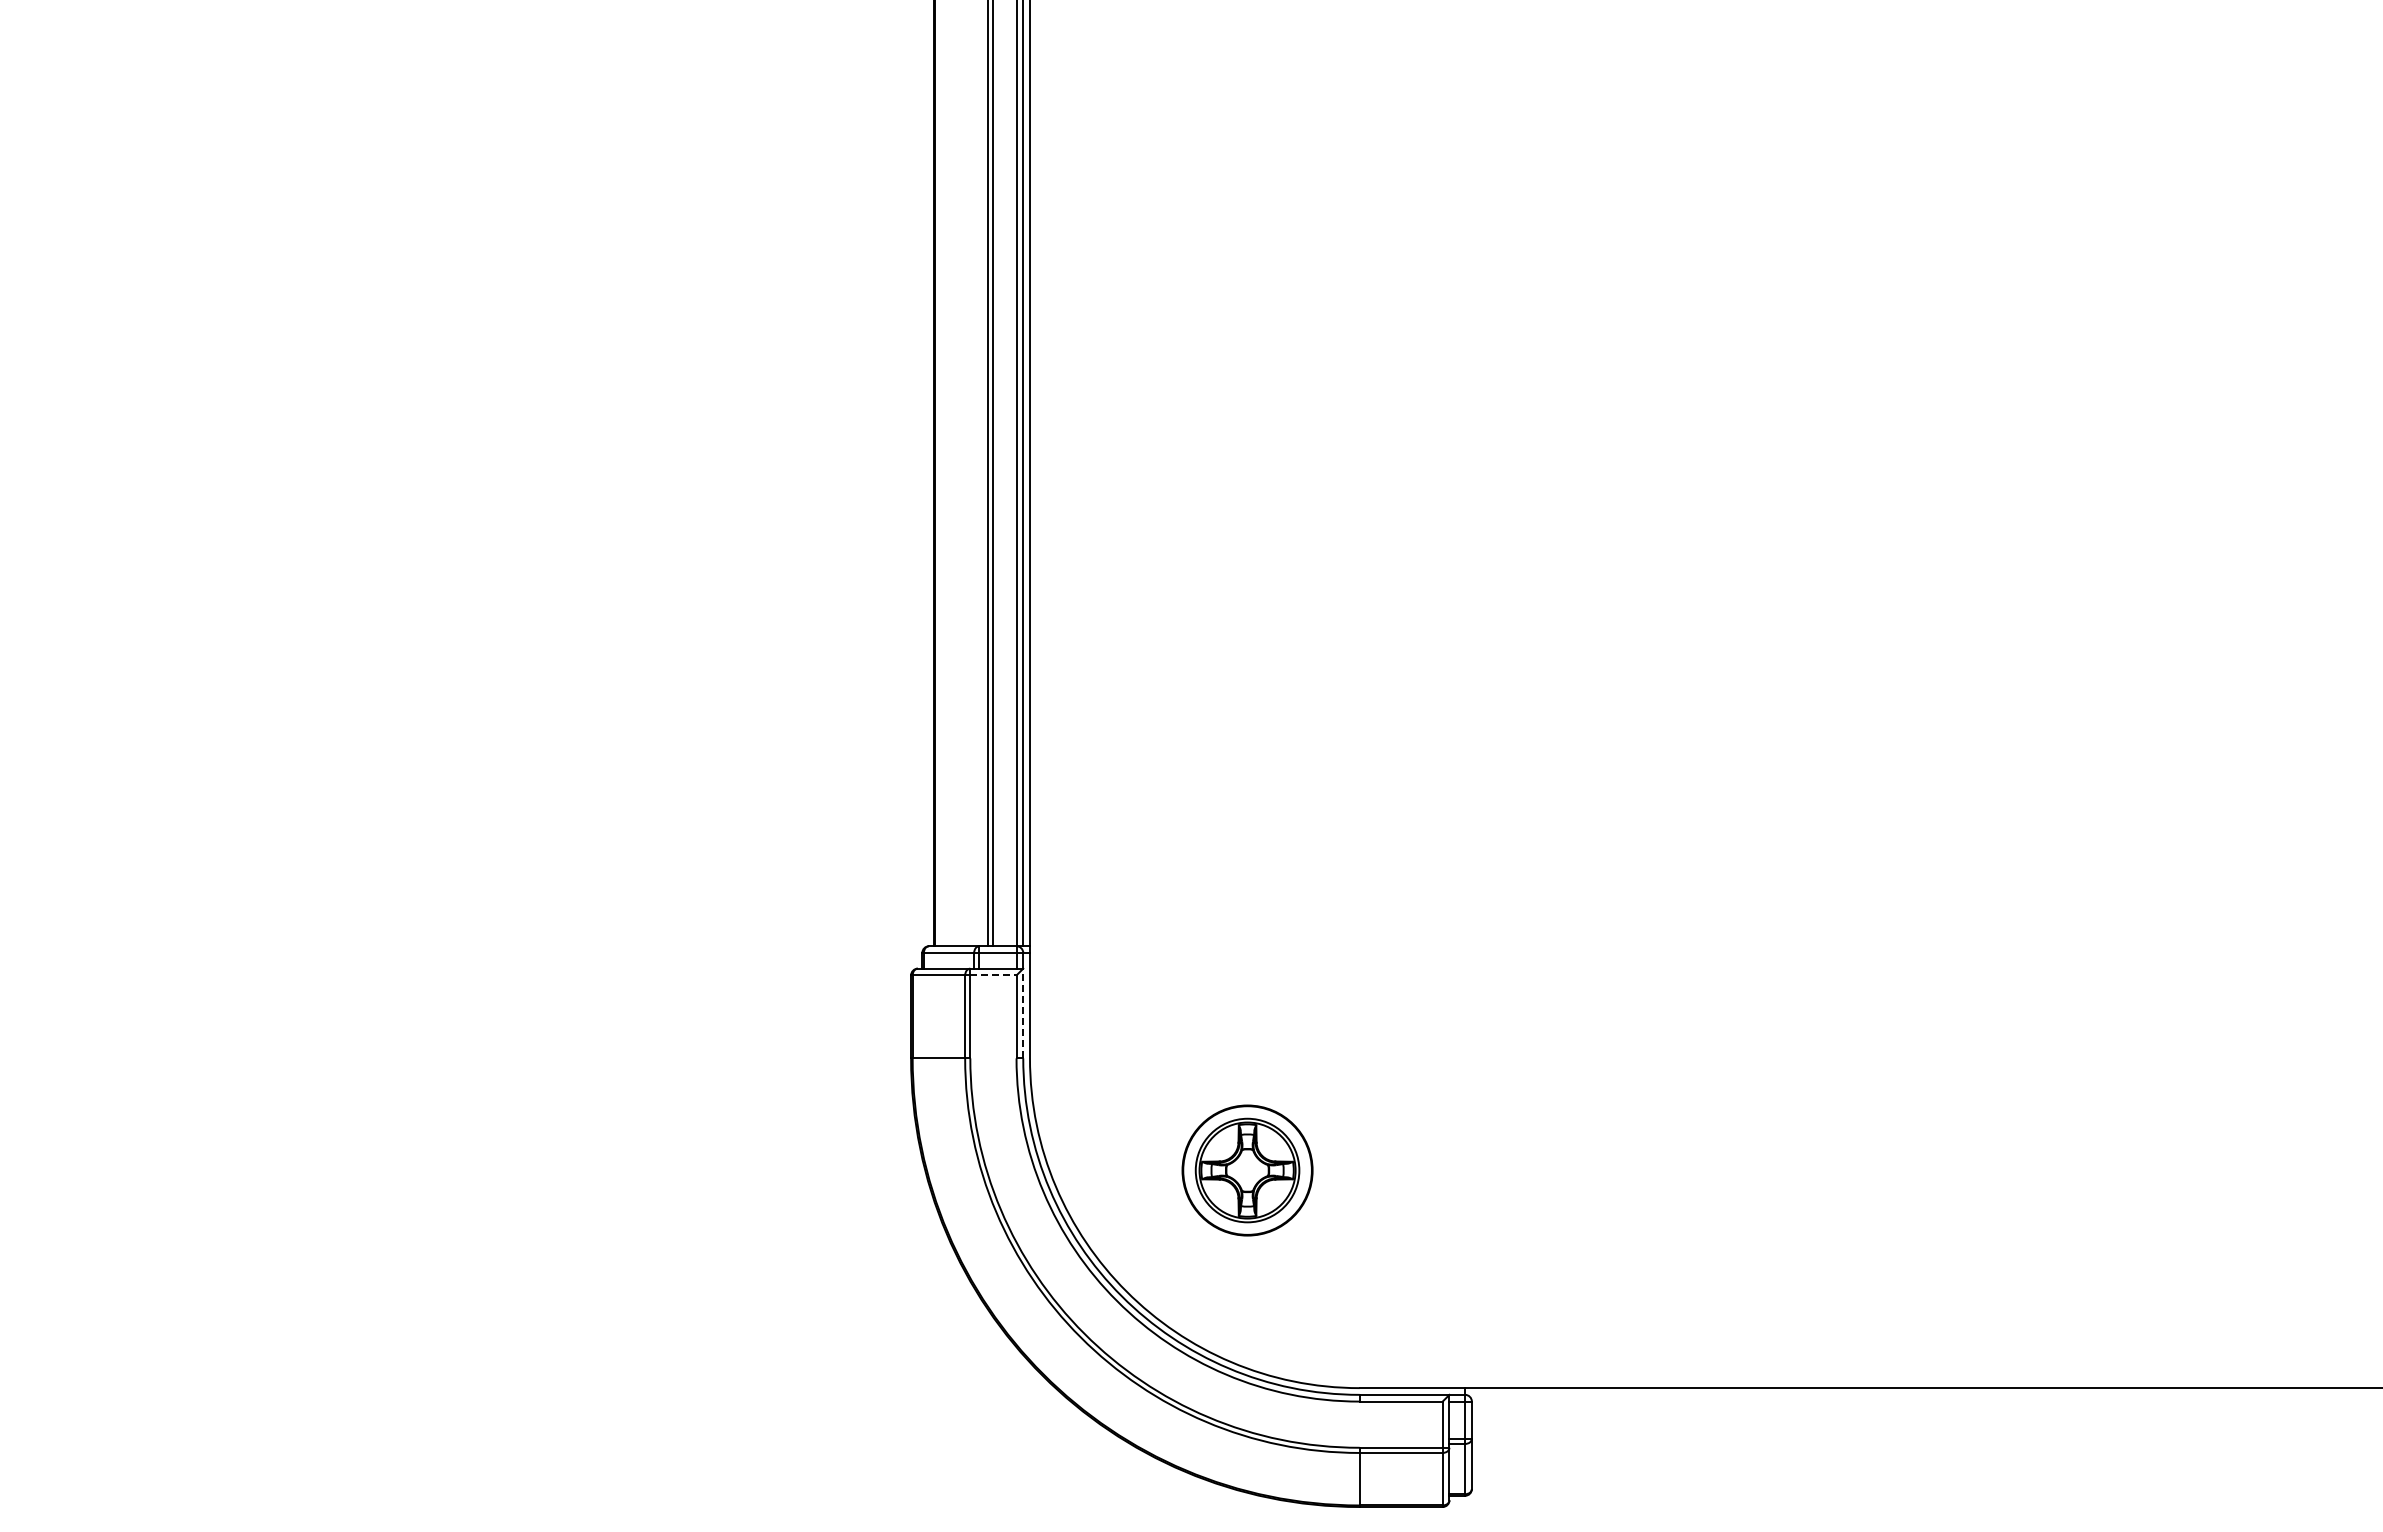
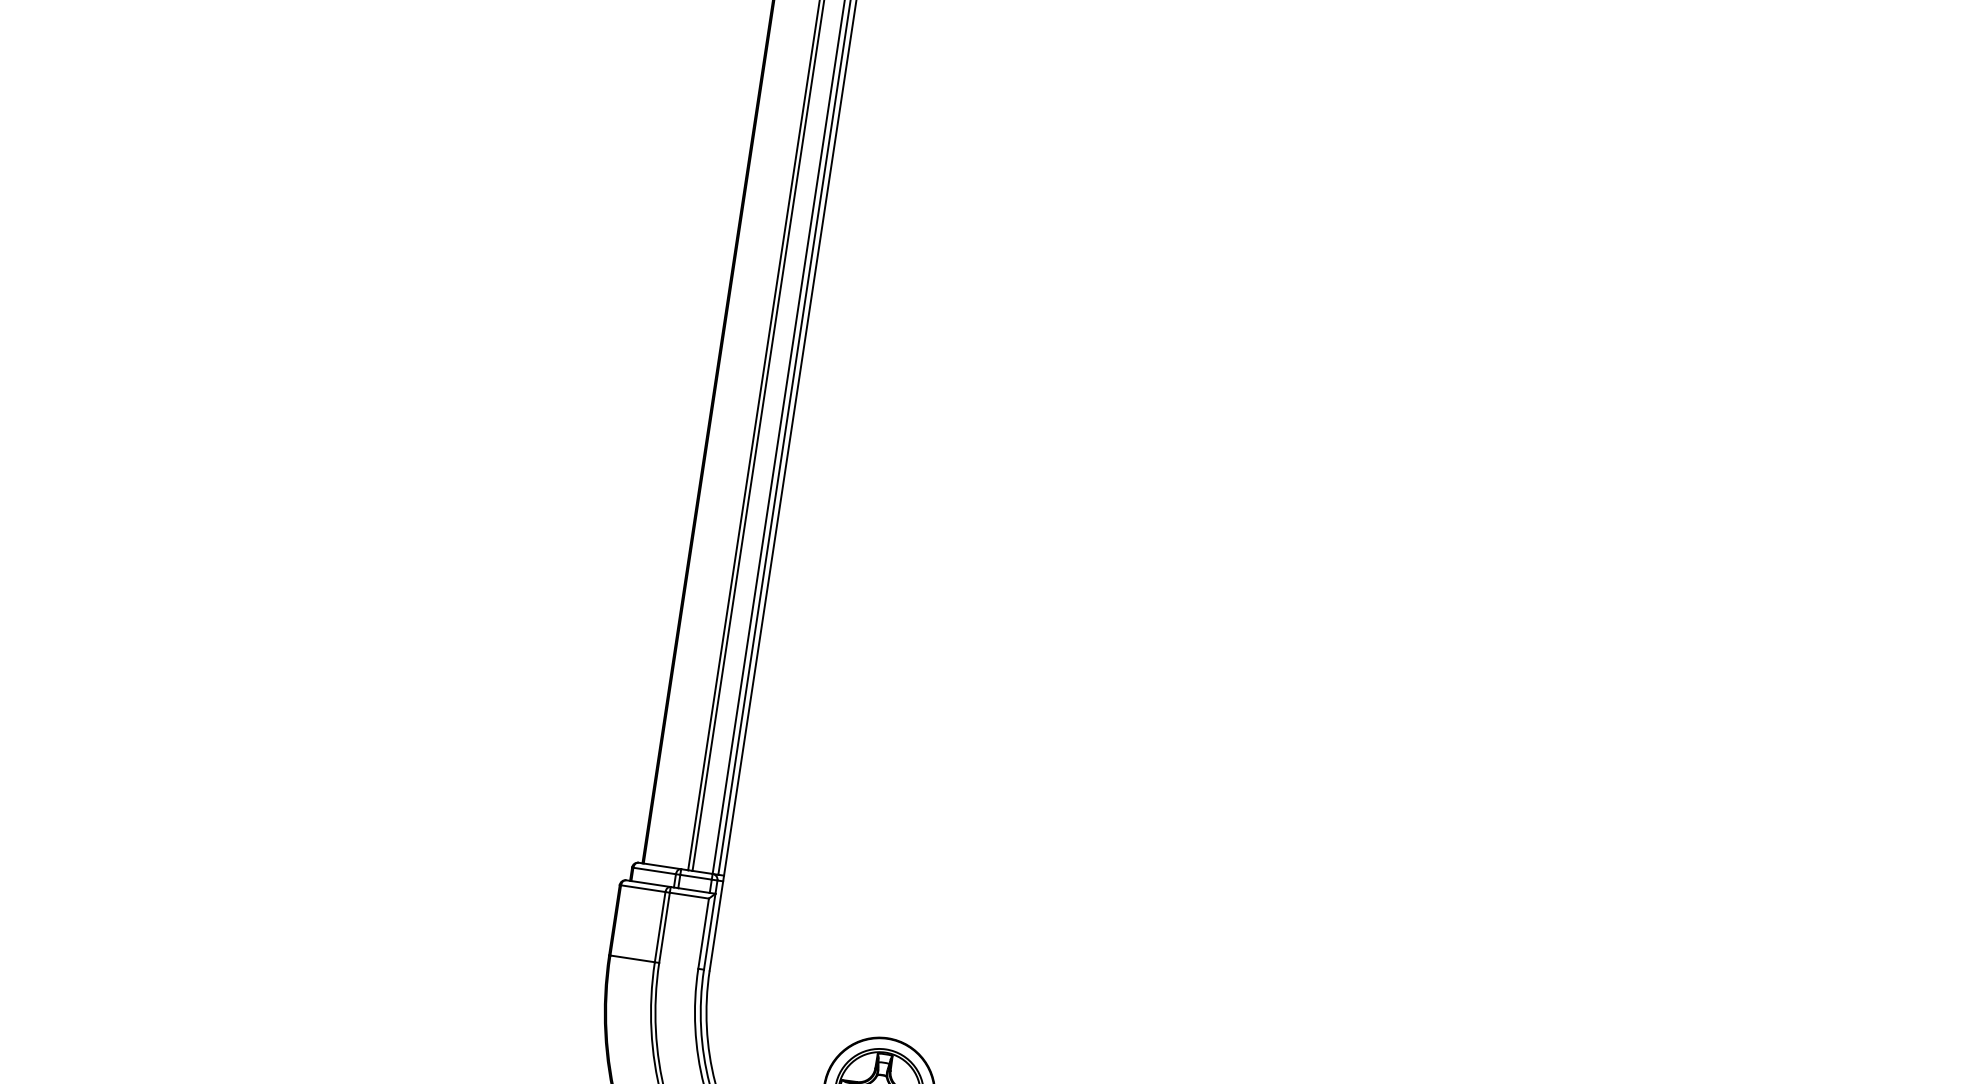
line: (993, 975) -> (689, 895), dashed -> solid
line: (1023, 1013) -> (709, 931), dashed -> solid

